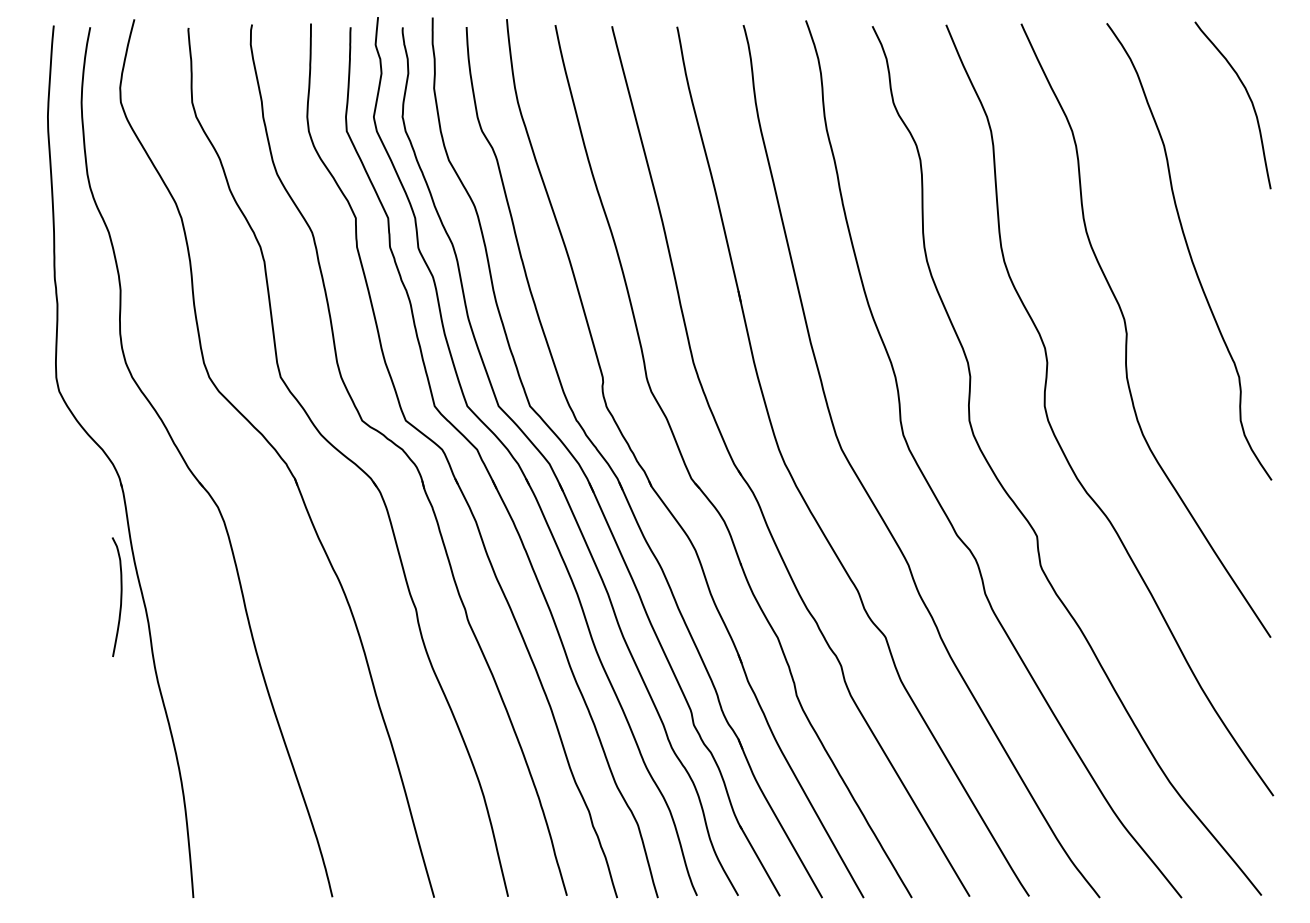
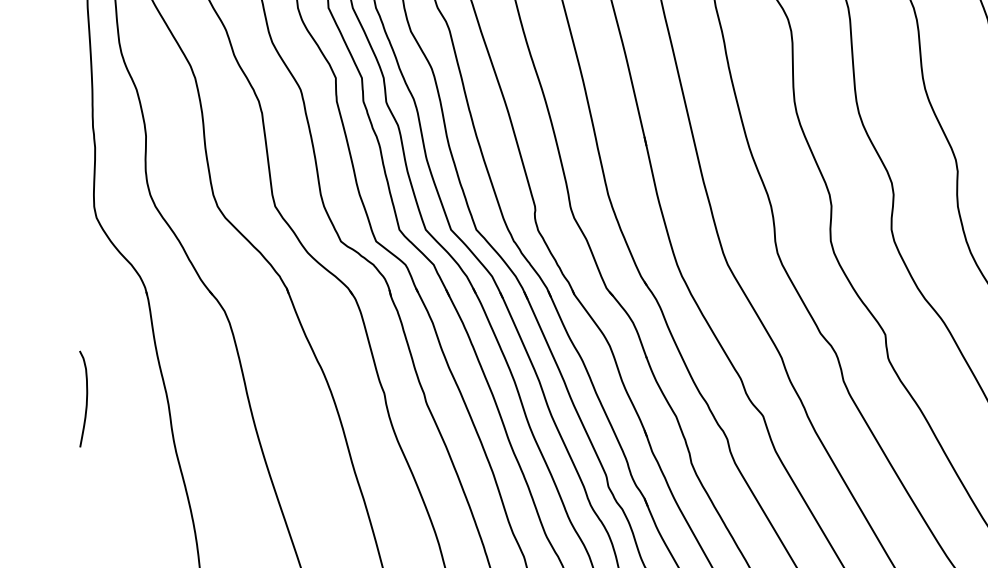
curve: (120, 596) -> (86, 398), moved

